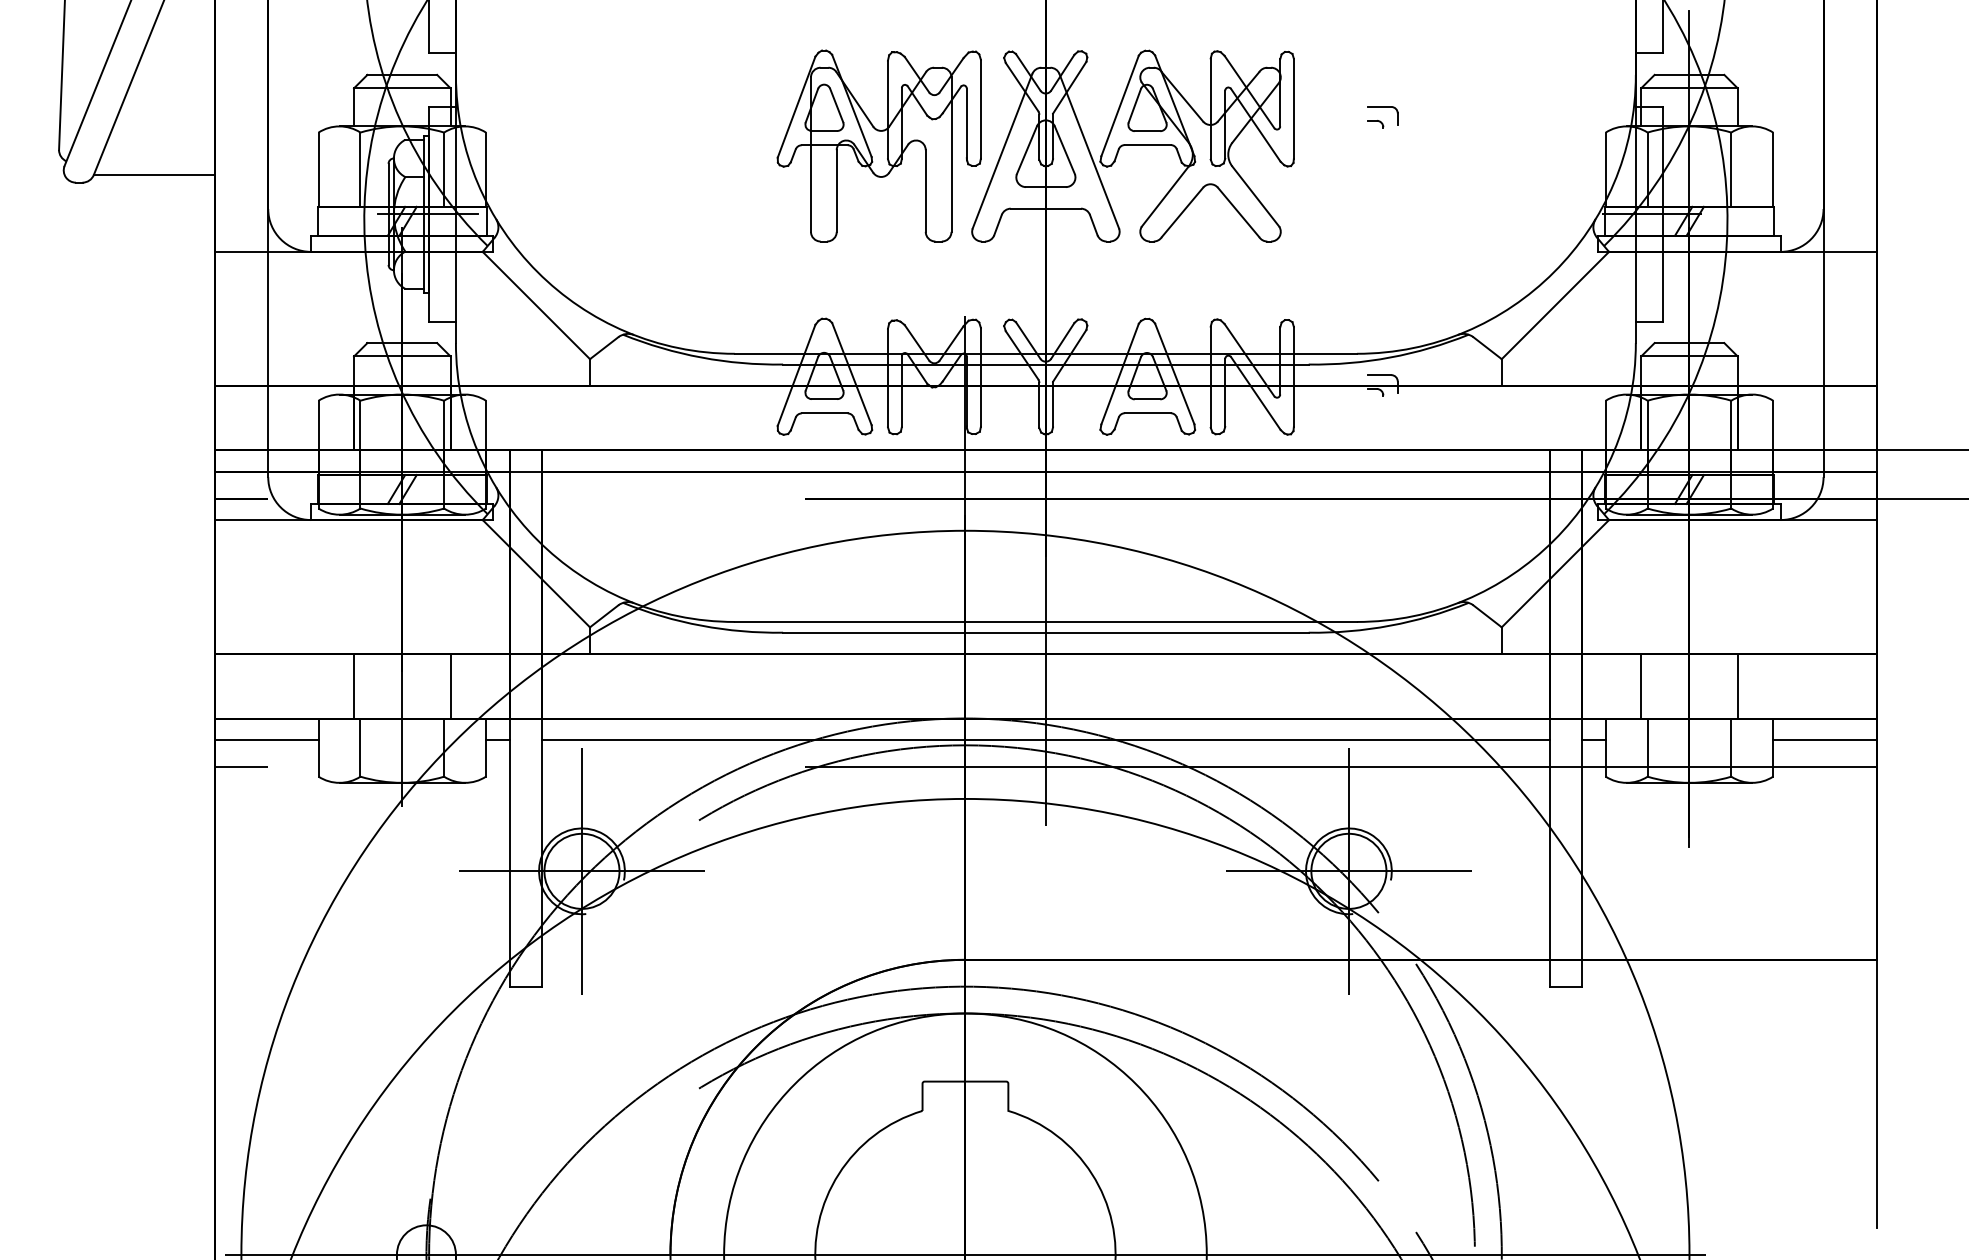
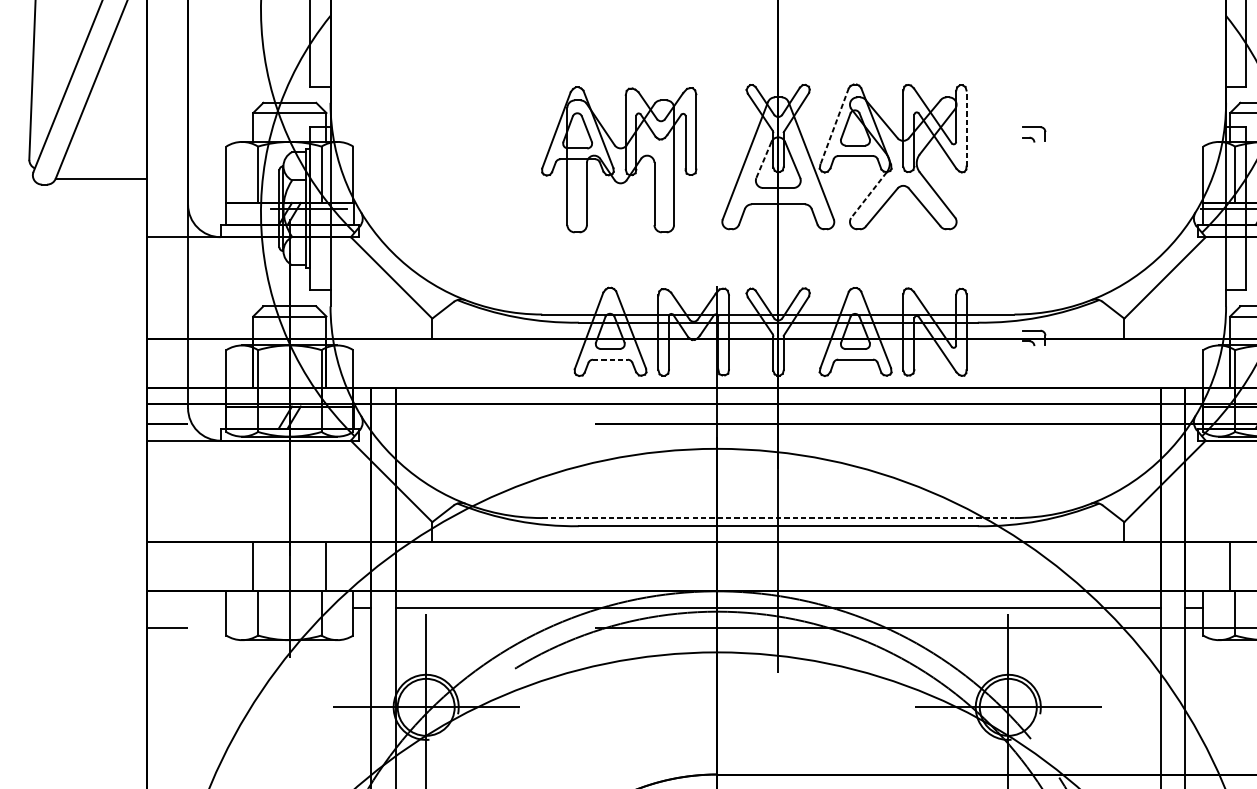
line: (1120, 106) -> (834, 126), solid -> dashed
line: (1293, 108) -> (966, 128), solid -> dashed
part: (878, 145) -> (618, 159), moved
line: (1026, 150) -> (763, 160), solid -> dashed
line: (1164, 197) -> (868, 195), solid -> dashed
line: (824, 413) -> (610, 359), solid -> dashed
line: (1046, 621) -> (778, 517), solid -> dashed
line: (266, 739) -> (186, 607), removed

